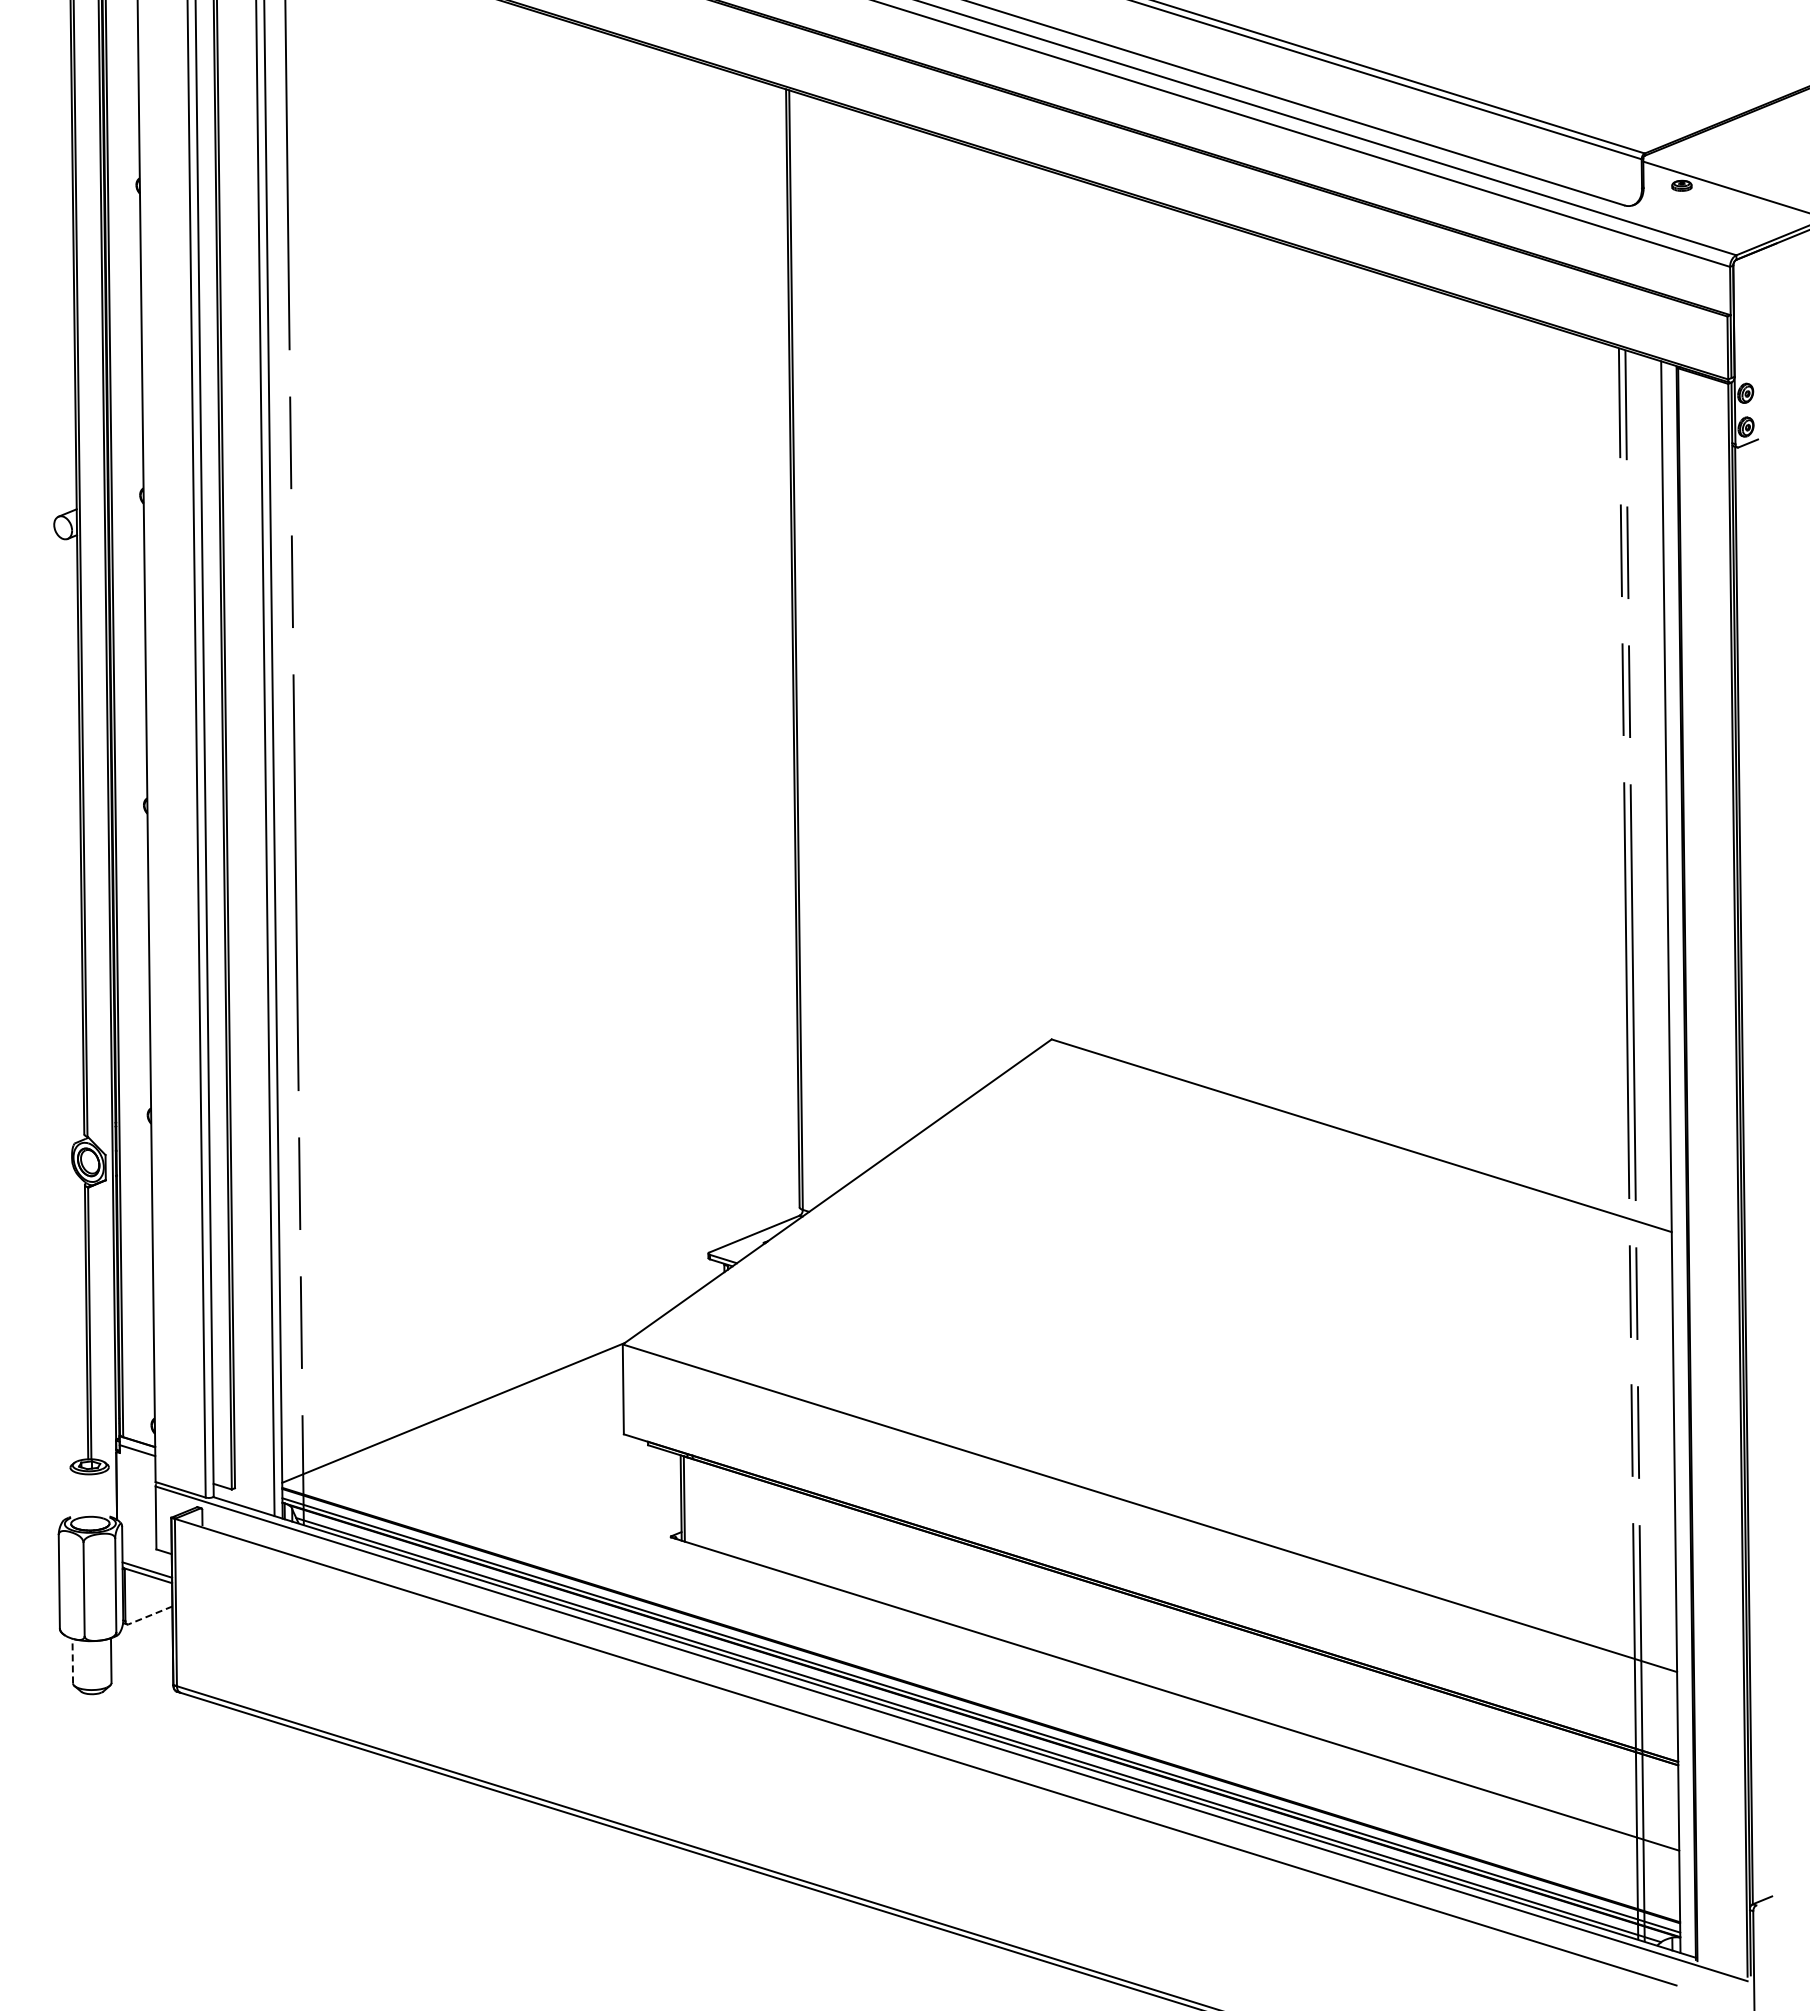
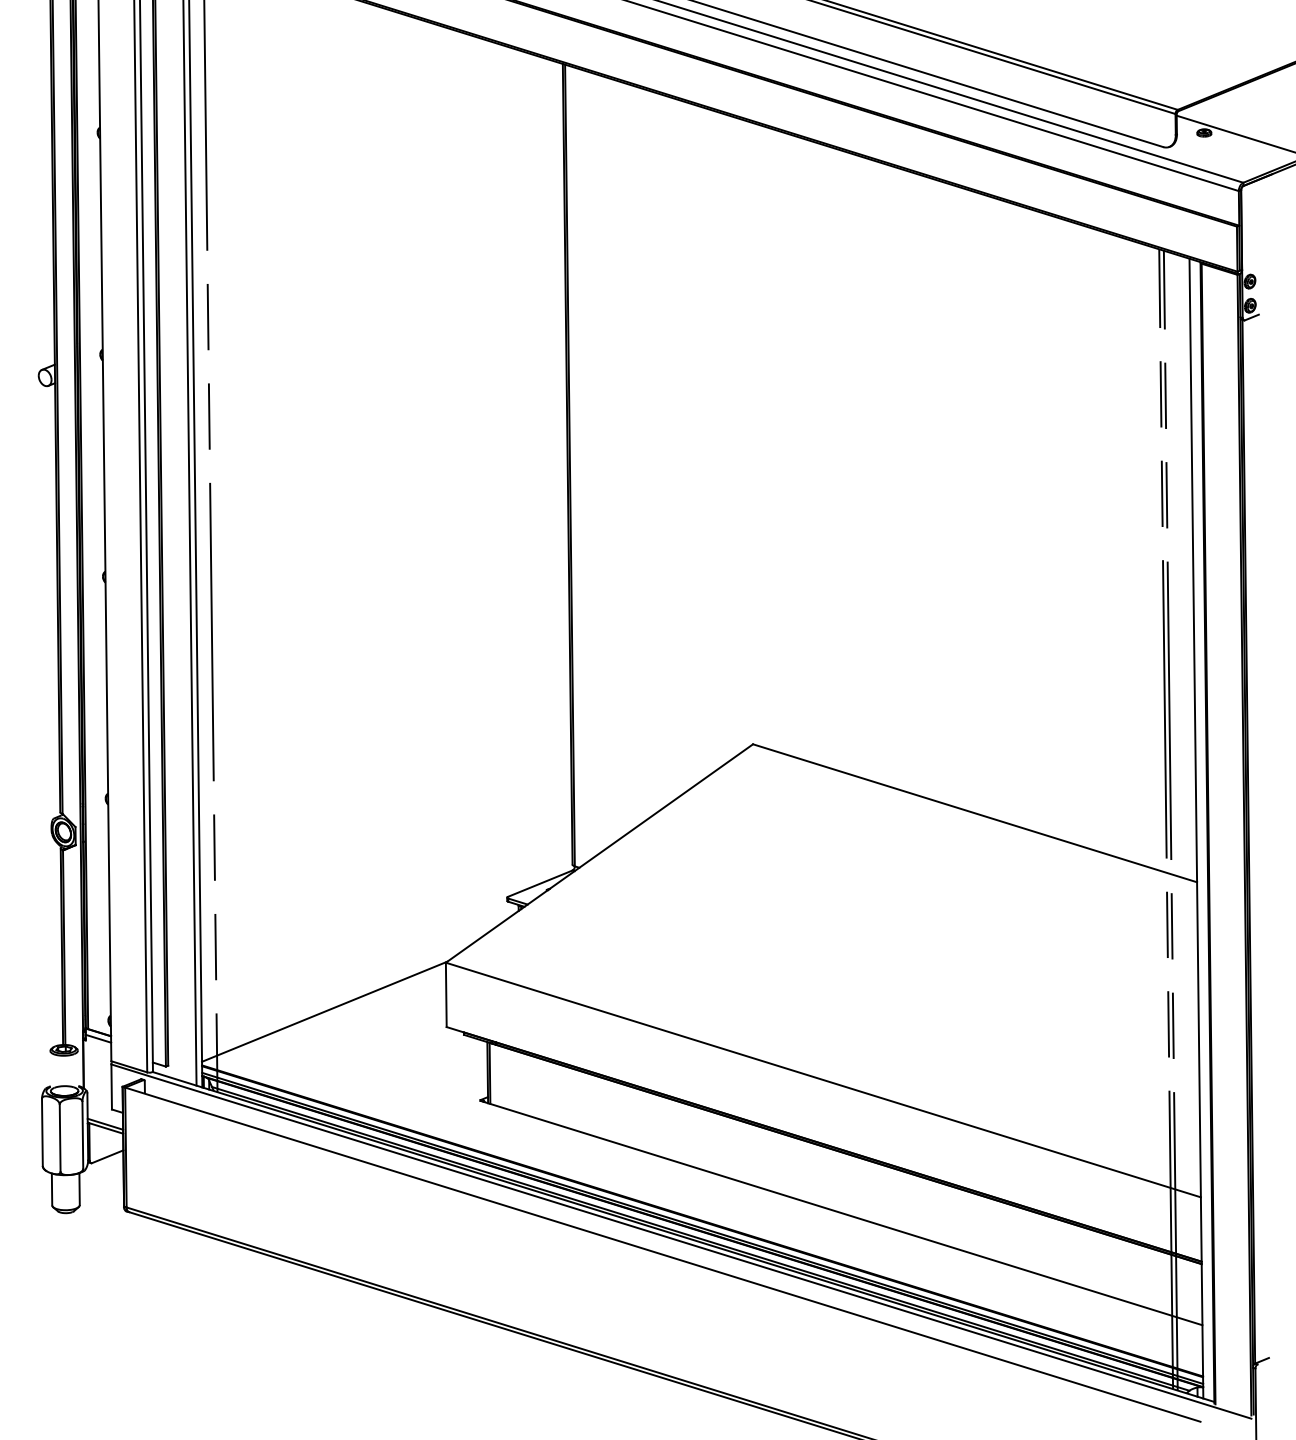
line: (150, 1615) -> (107, 1156), dashed -> solid
line: (72, 1660) -> (51, 1189), dashed -> solid

